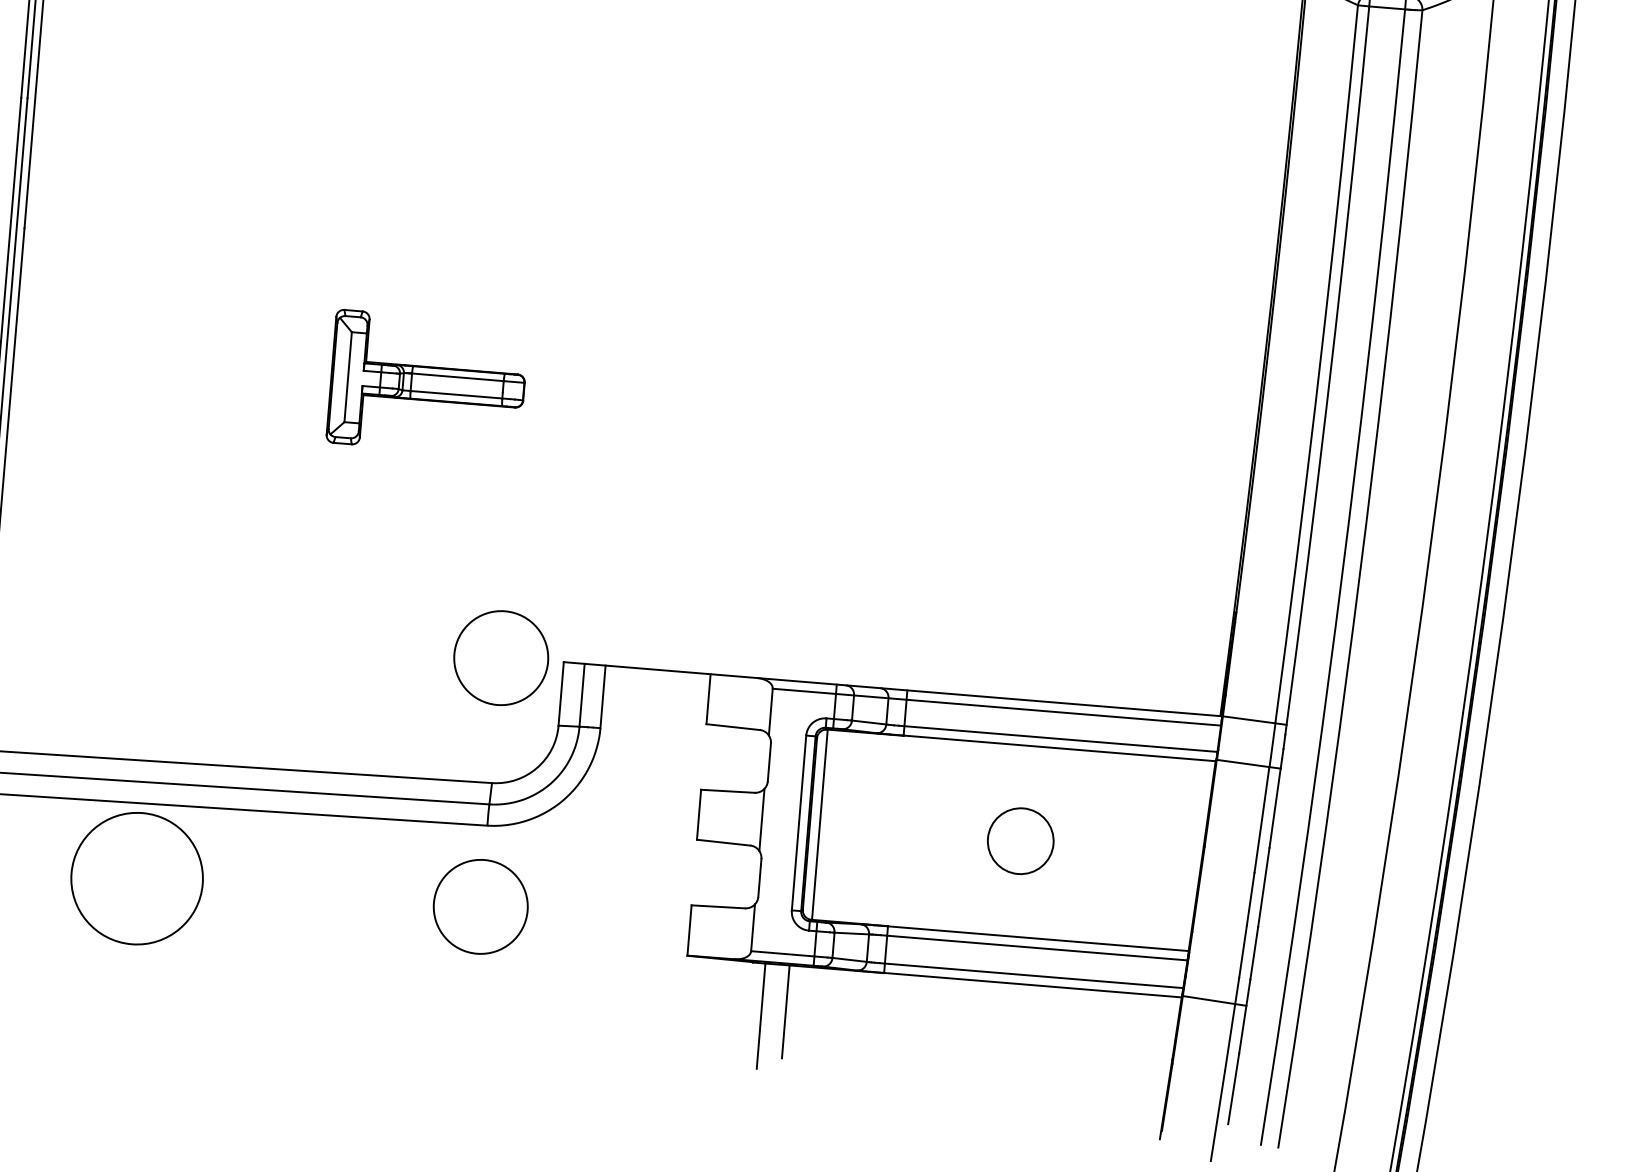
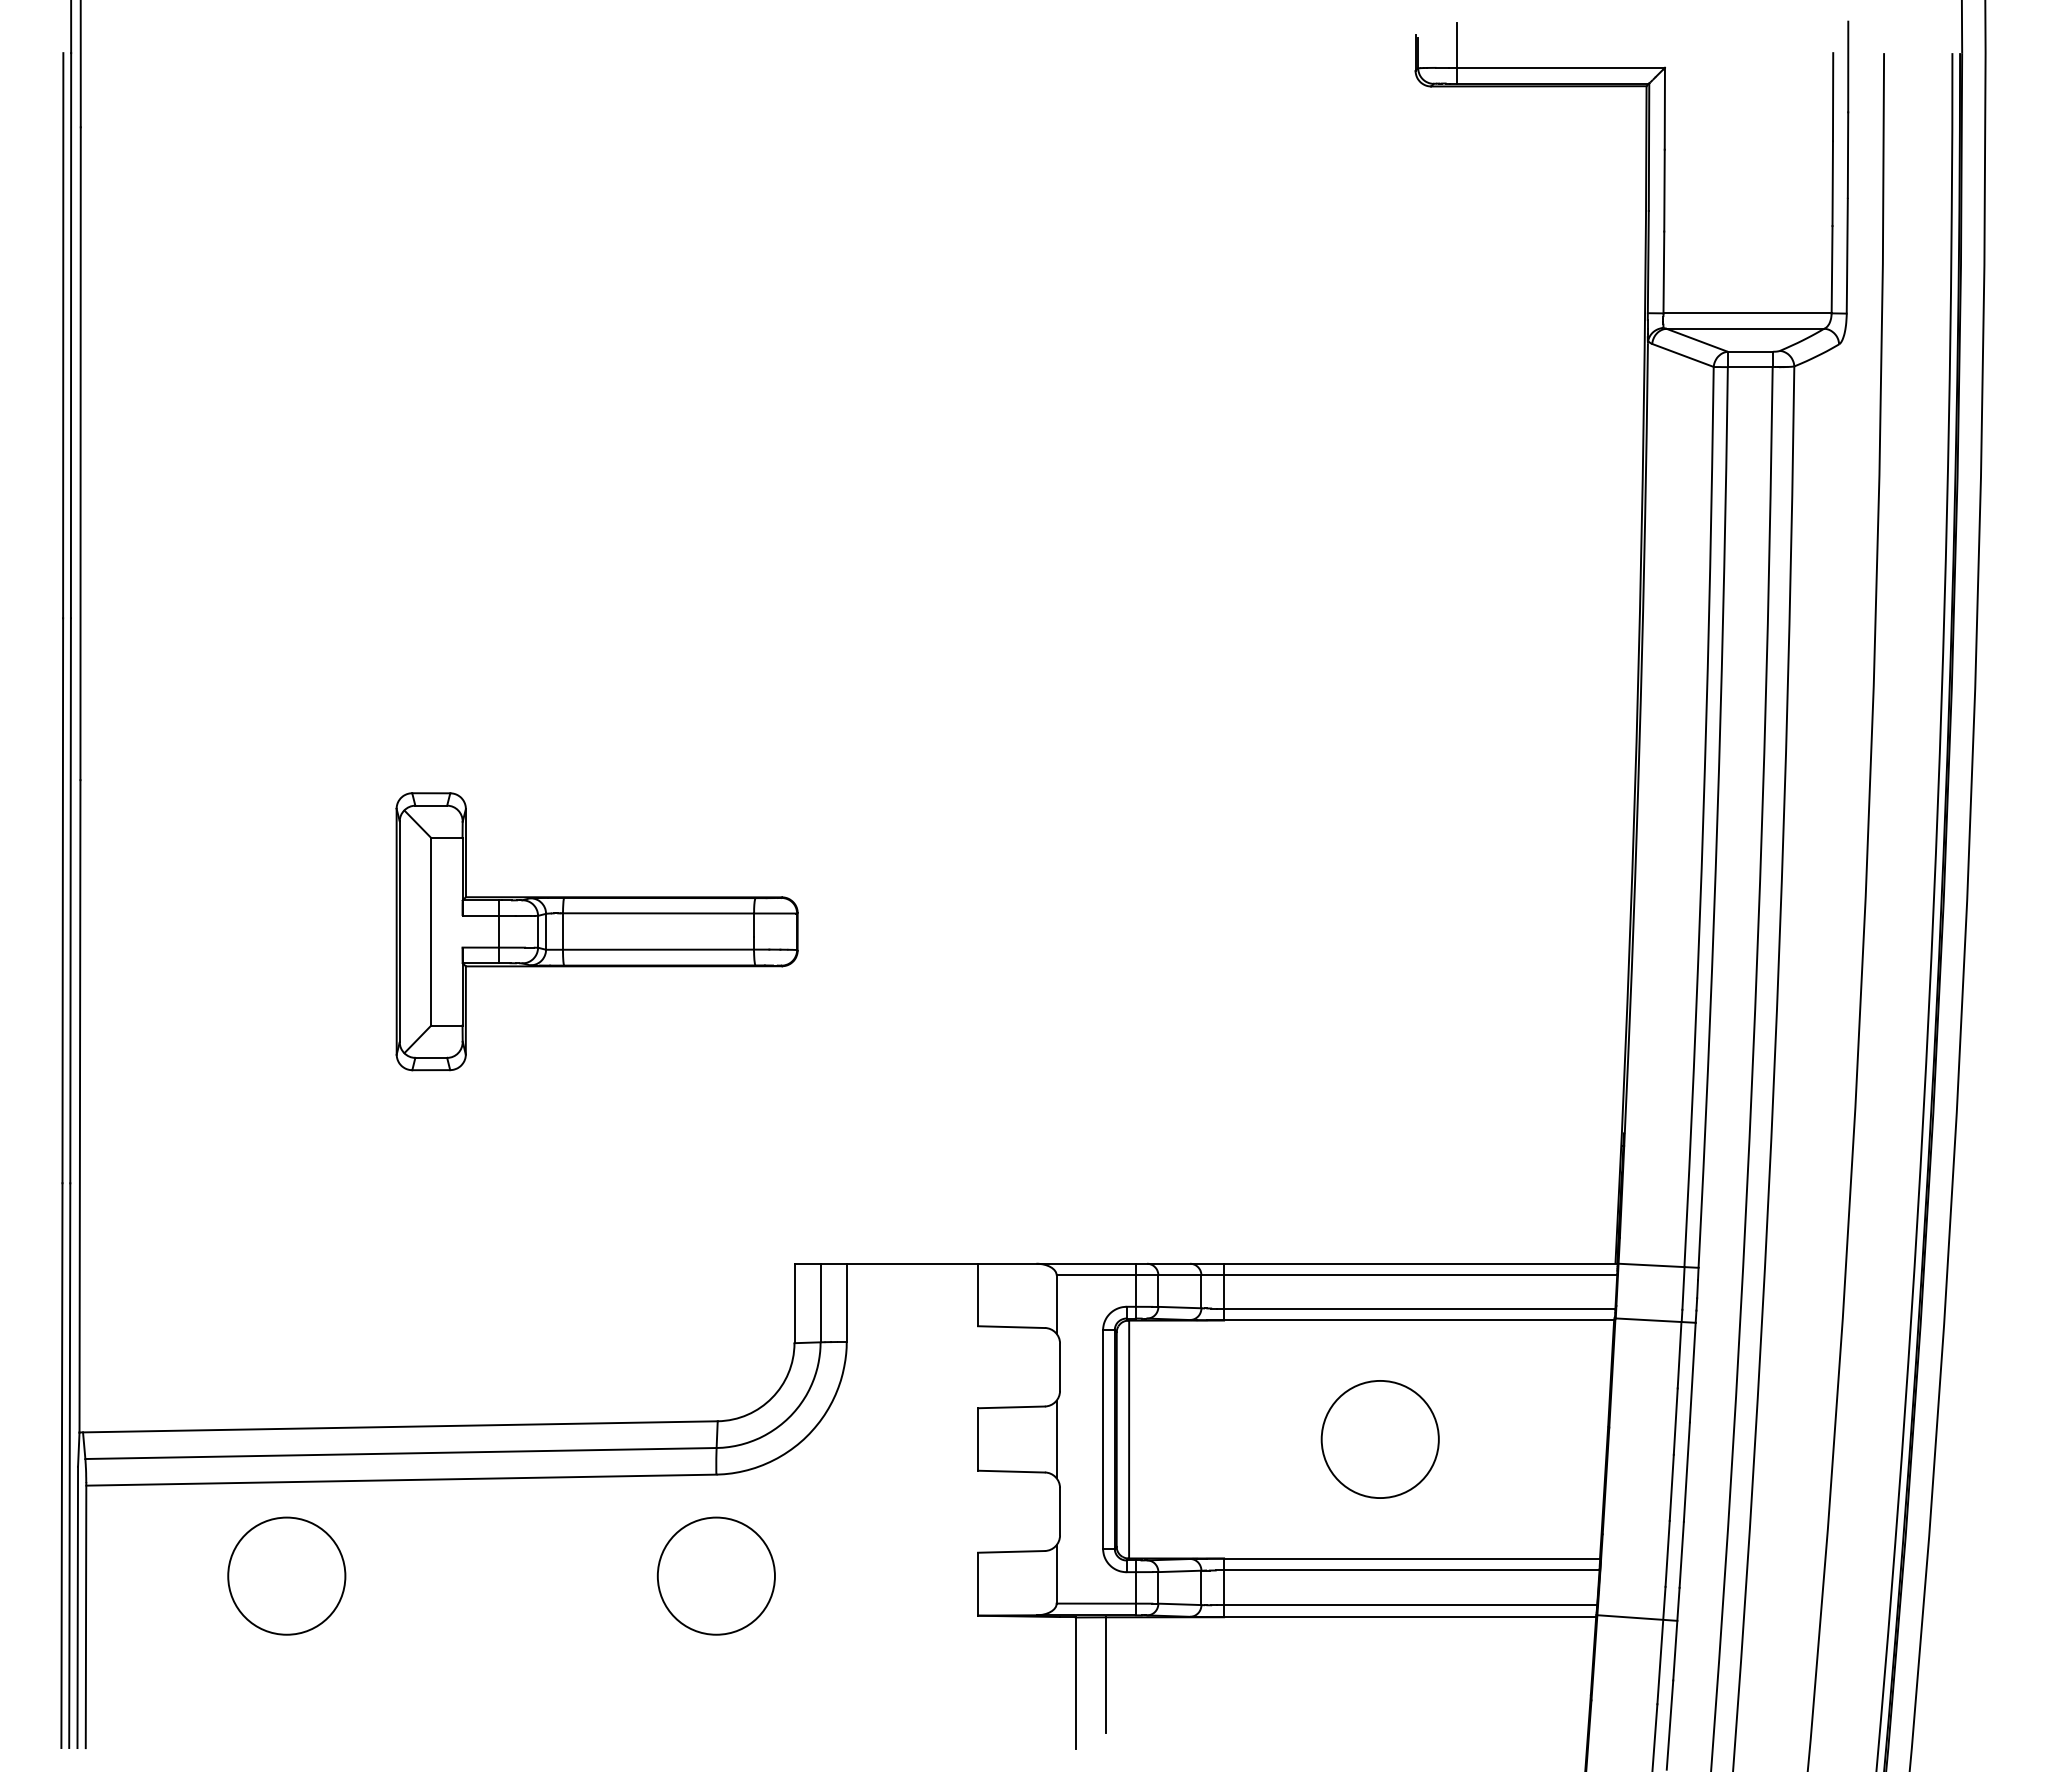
part: (427, 383) -> (596, 931), size x1.67
circle: (500, 657) -> (715, 1264), removed
circle: (1020, 841) -> (1379, 1439), size x1.43
circle: (137, 878) -> (286, 1575), size x0.71

